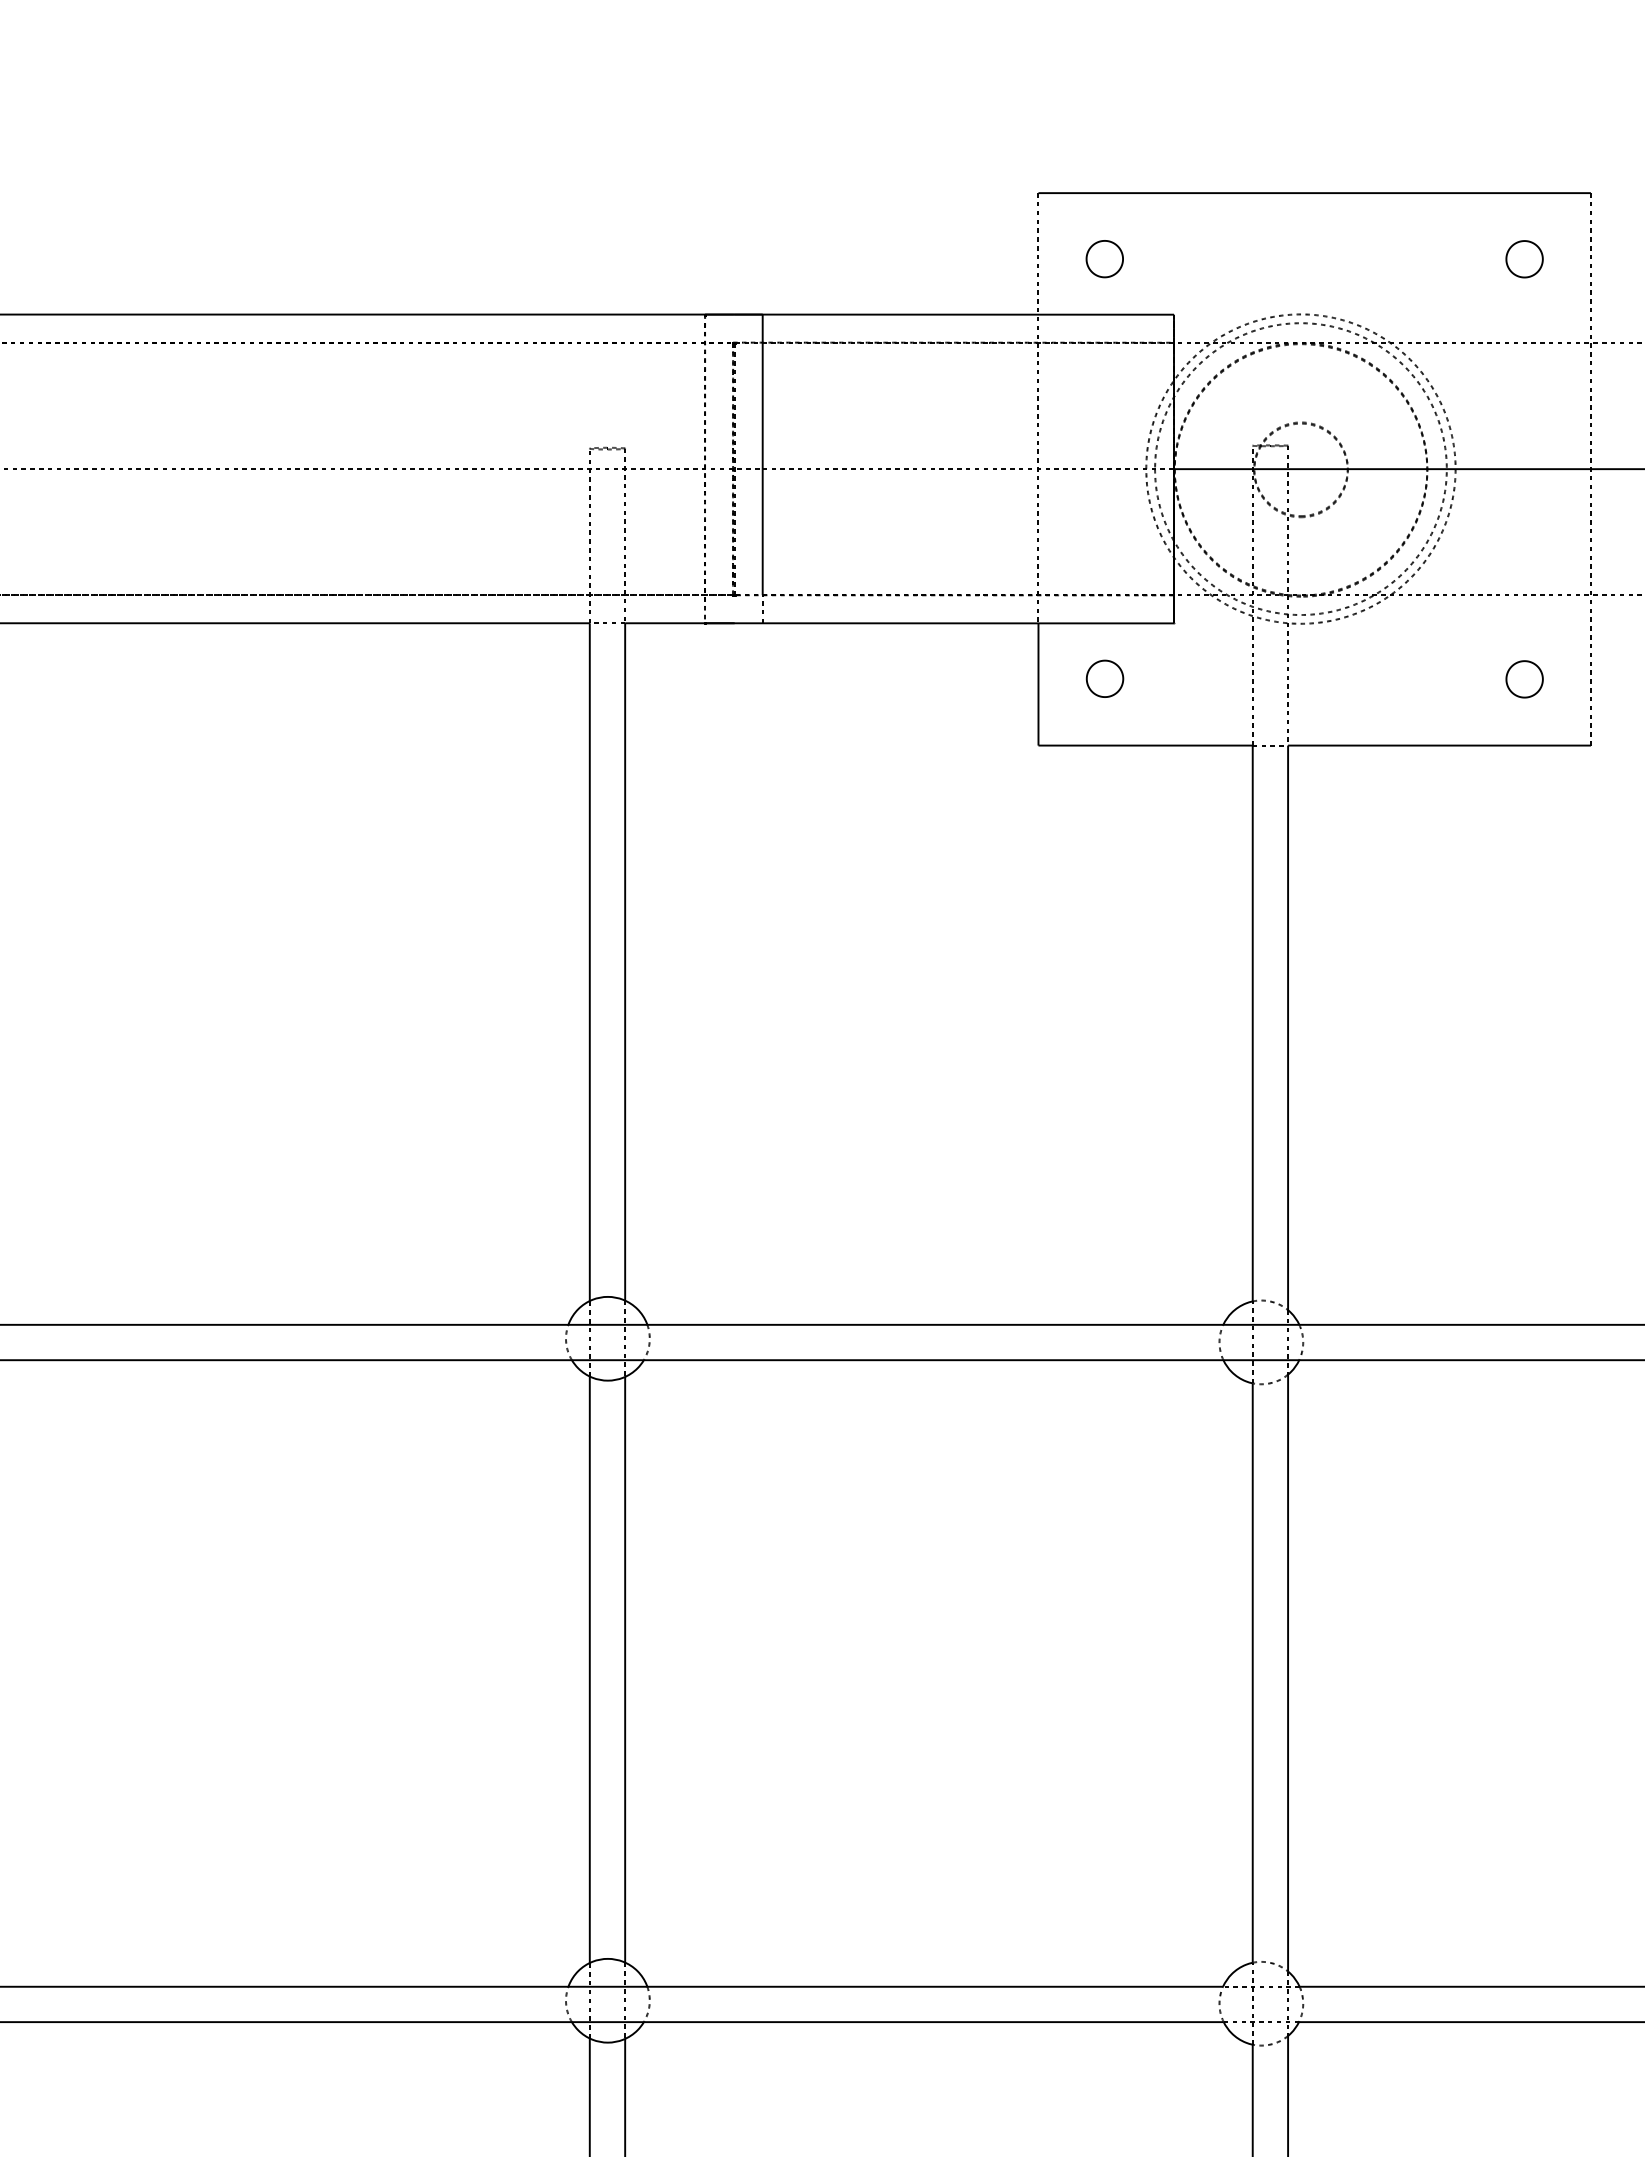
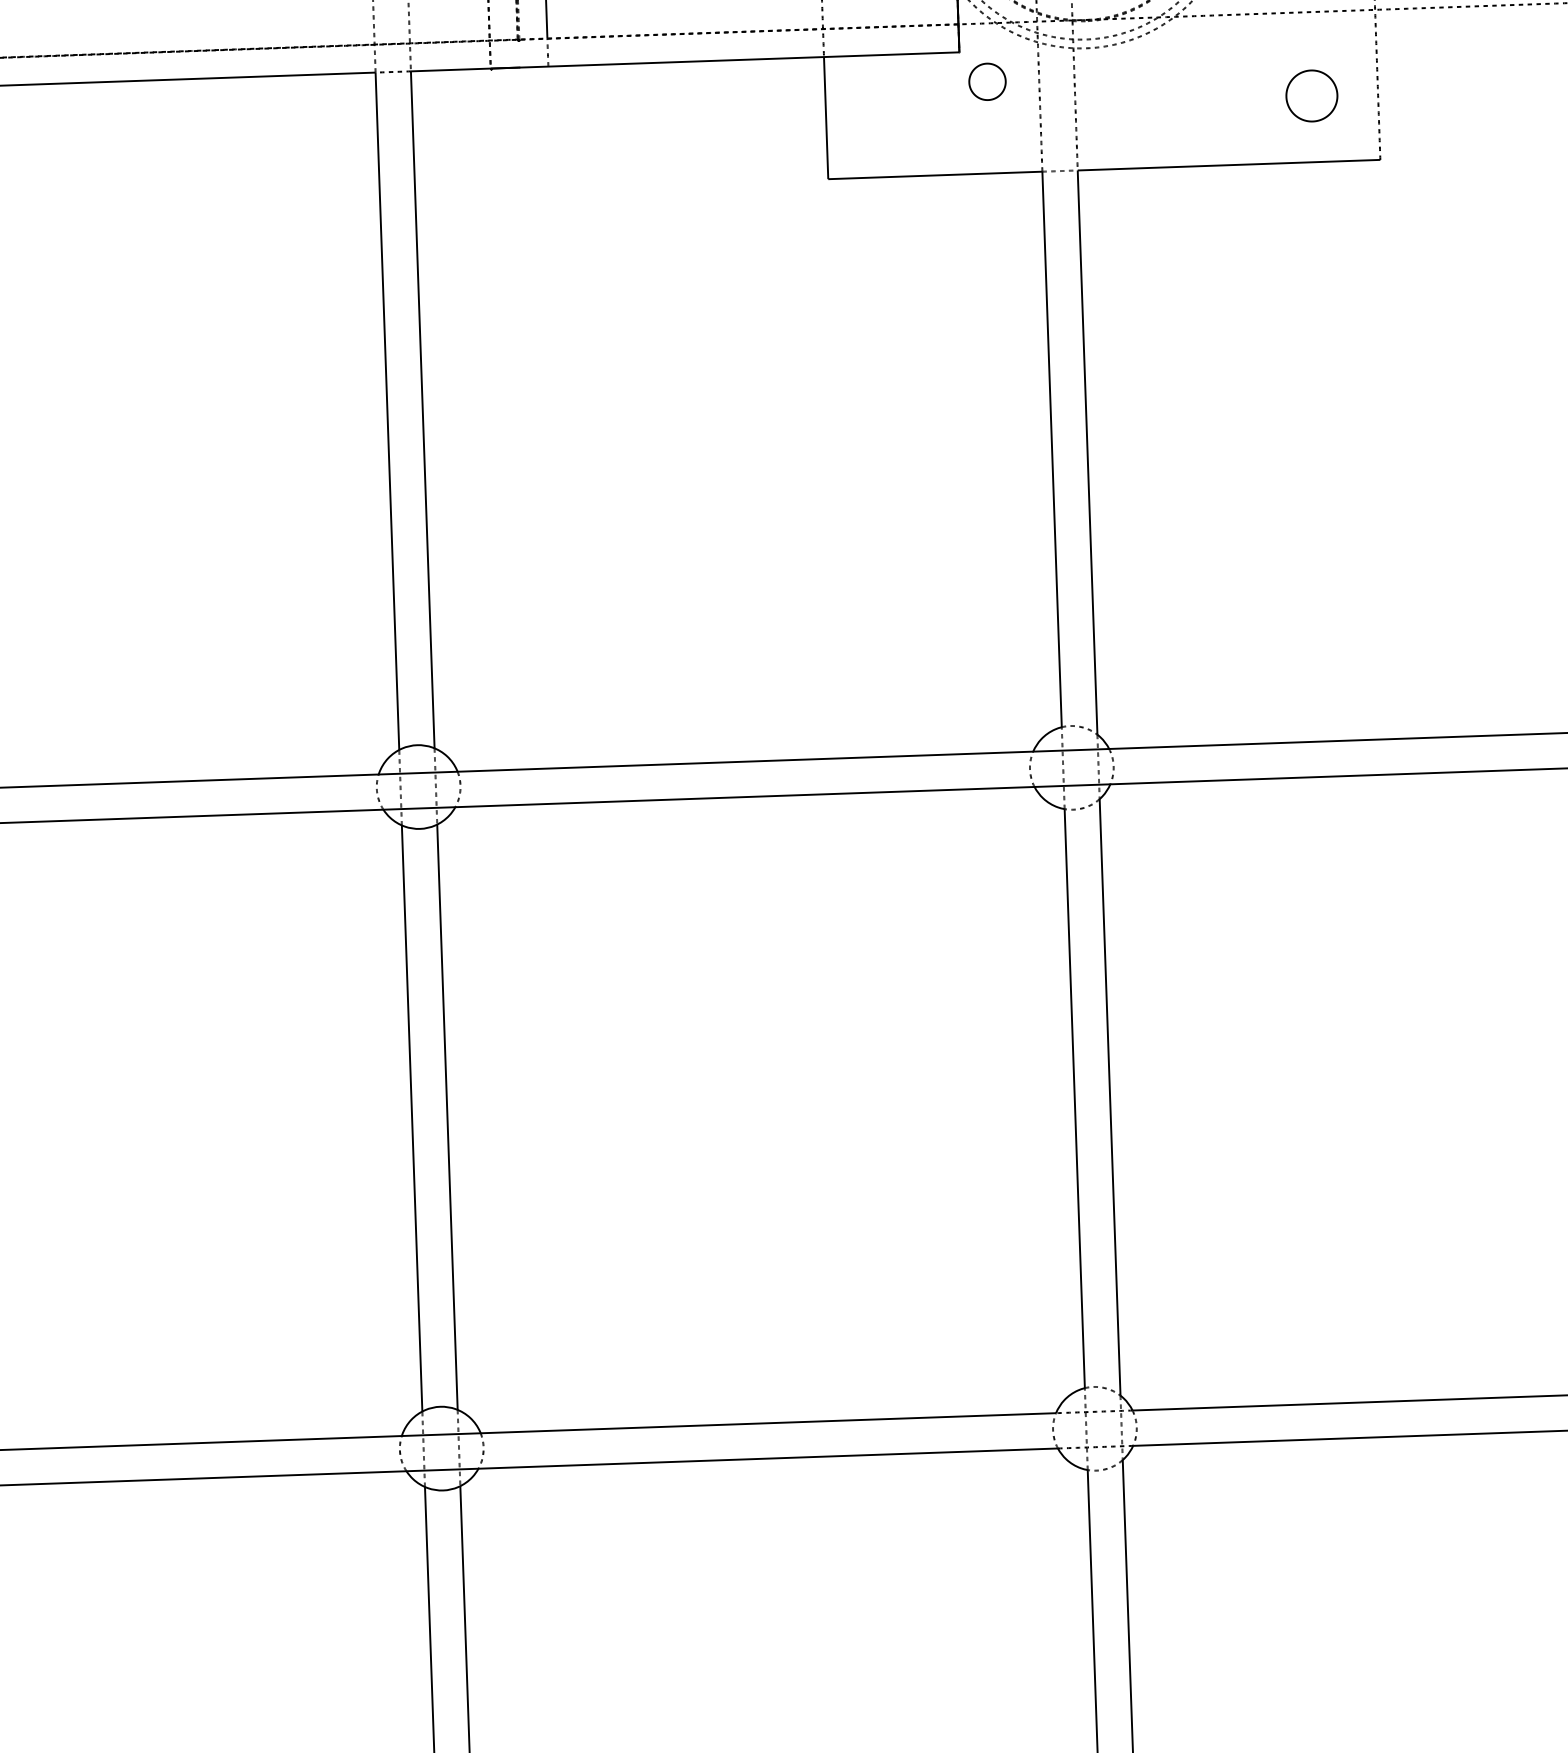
part: (1104, 678) -> (986, 81), moved
part: (1524, 679) -> (1311, 96), size x1.4

